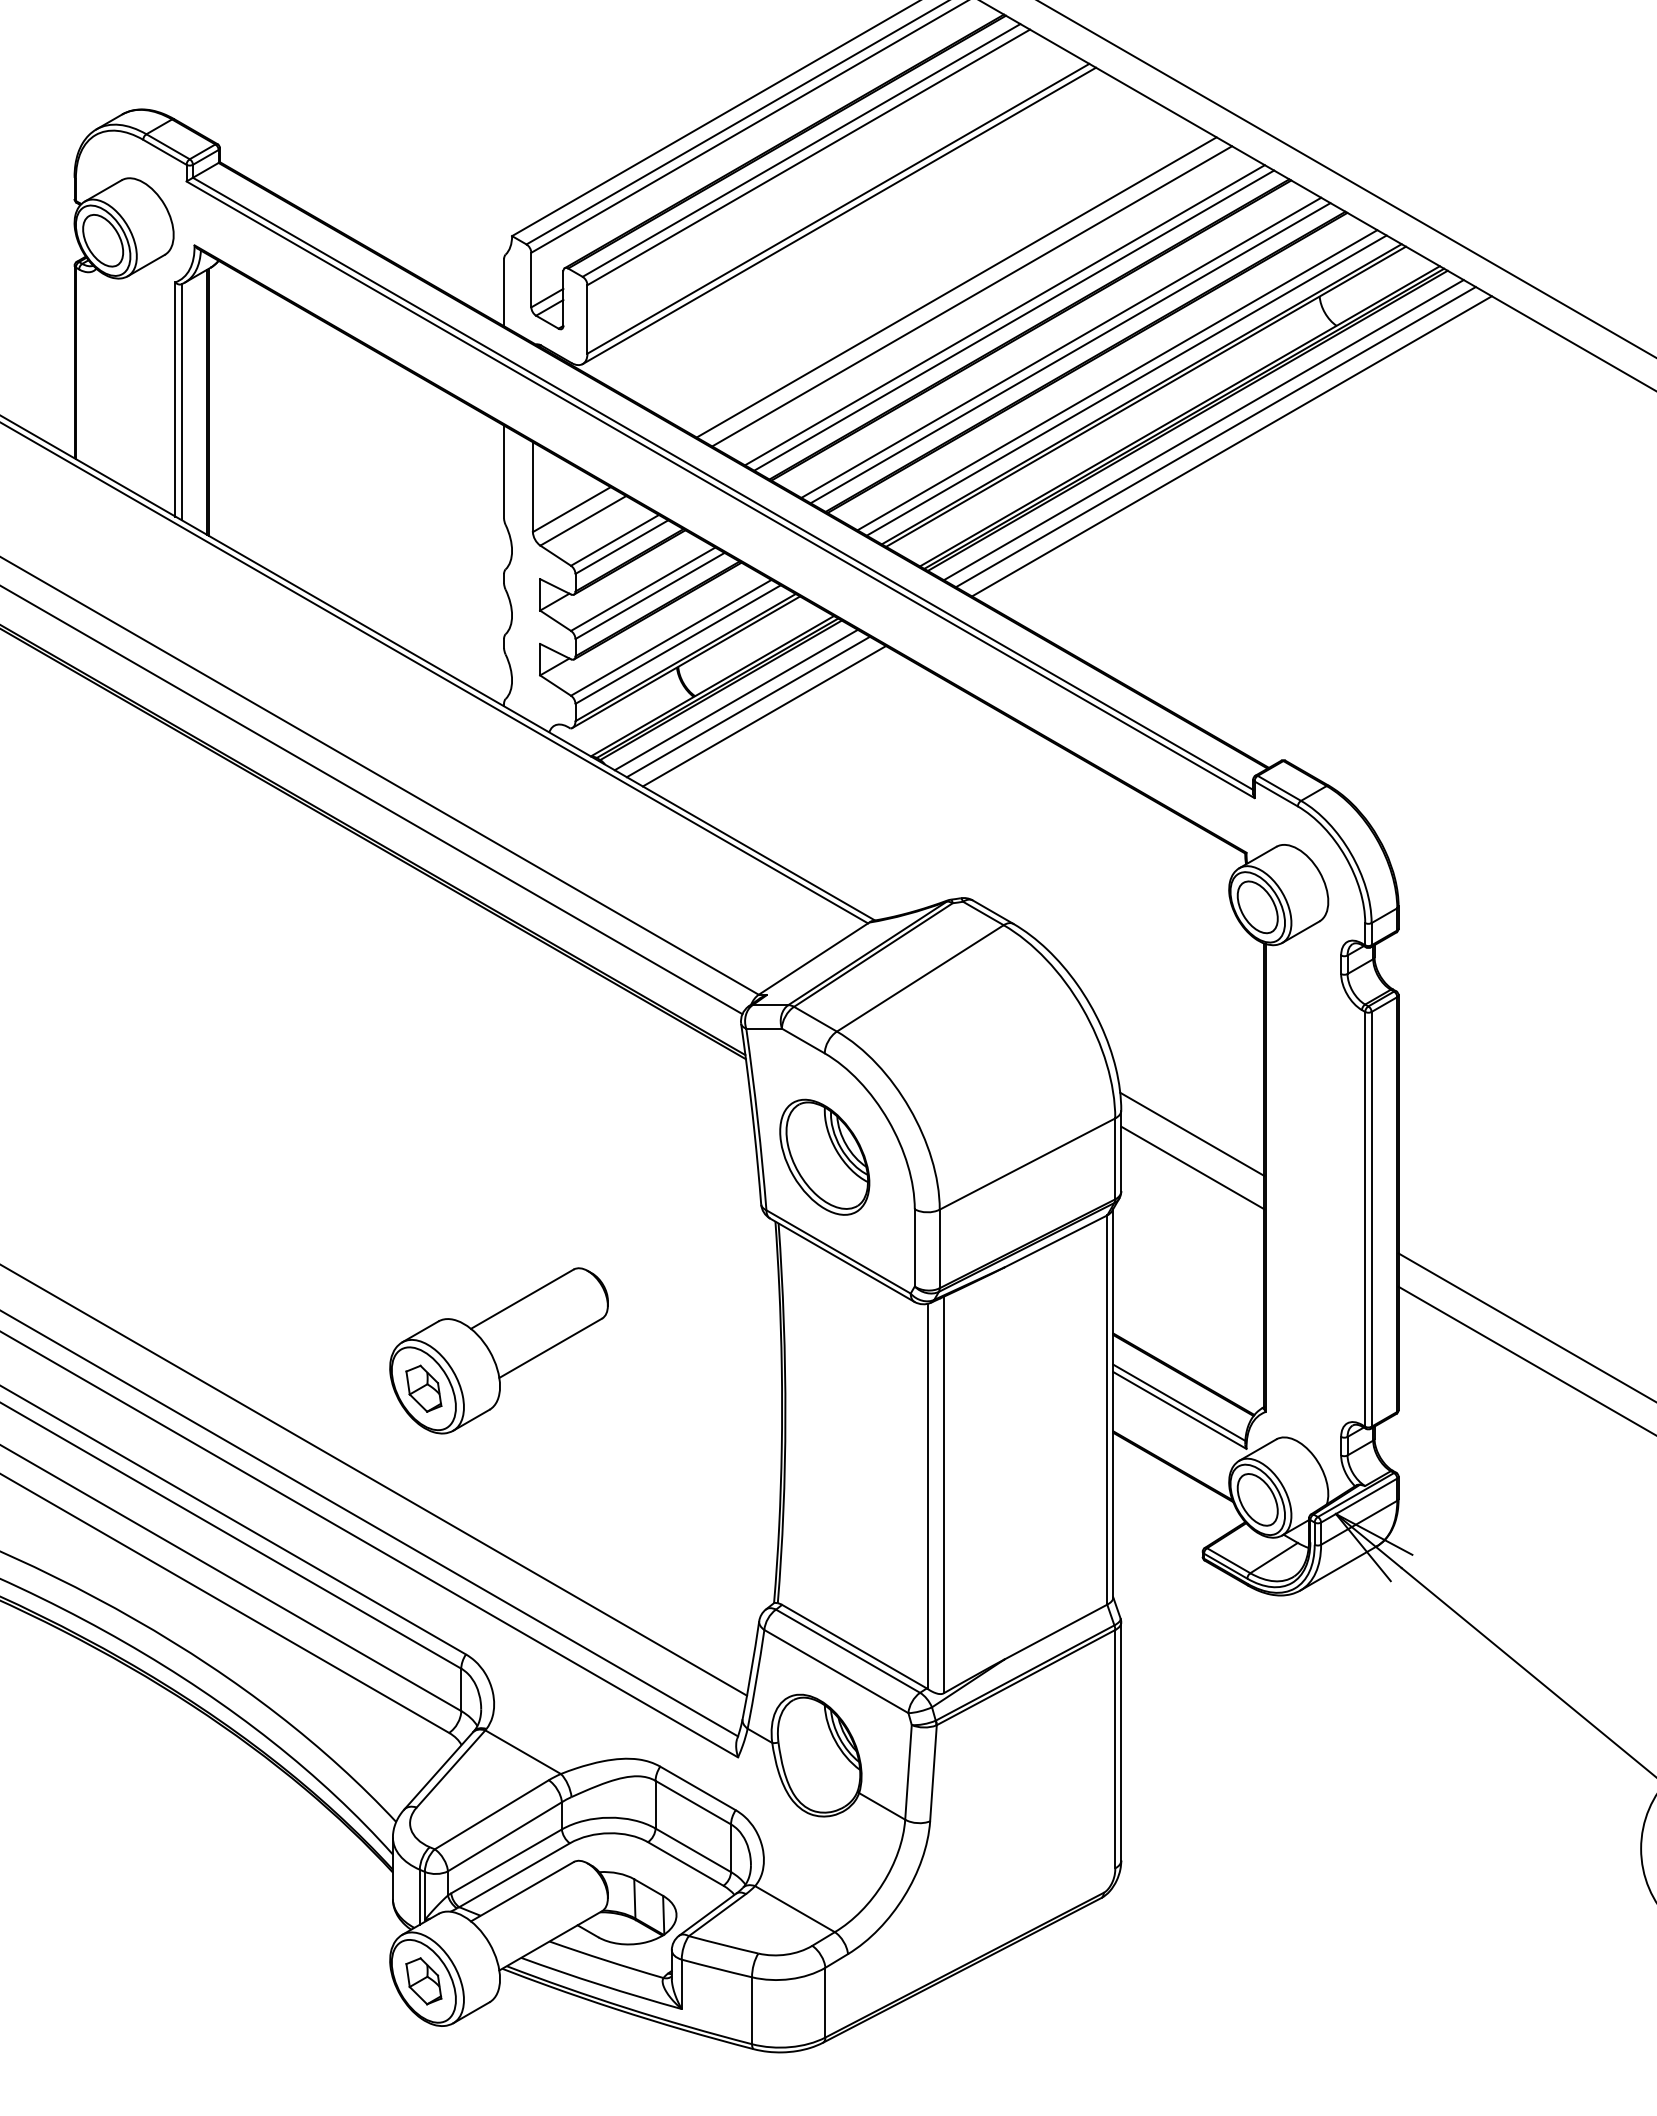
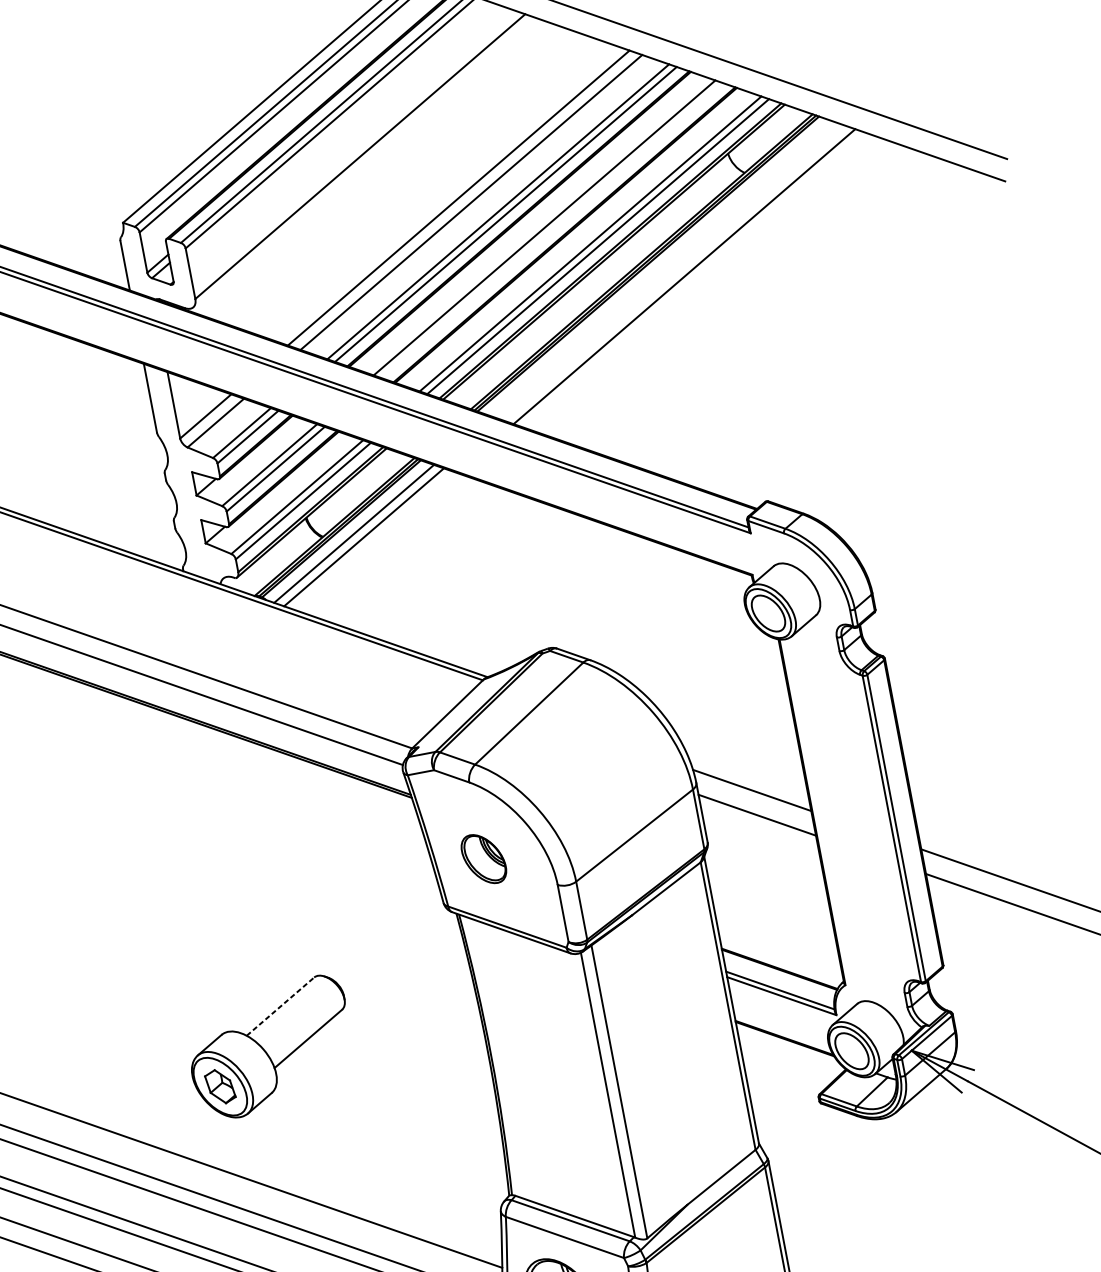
line: (839, 215) -> (362, 161), removed
line: (1070, 353) -> (552, 230), removed
line: (1203, 430) -> (661, 268), removed
line: (1215, 437) -> (671, 272), removed
line: (764, 716) -> (377, 542), removed
part: (824, 1156) -> (483, 858), size x0.6
line: (522, 1298) -> (280, 1006), solid -> dashed

